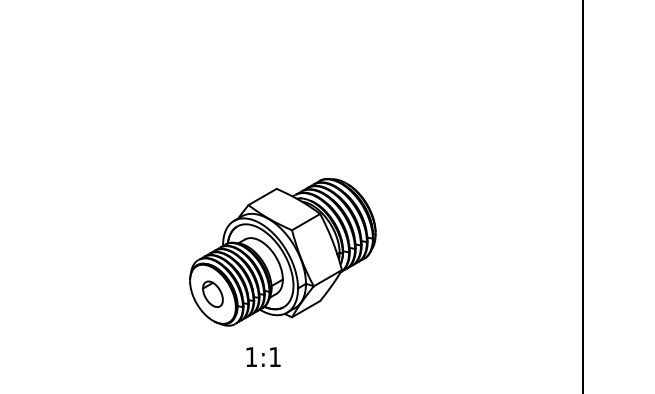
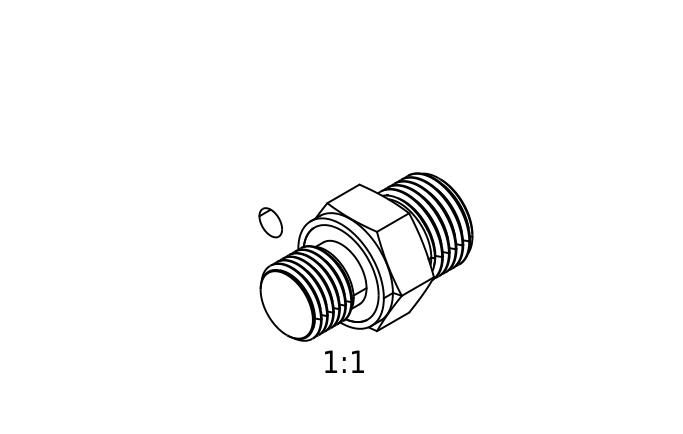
part: (212, 293) -> (270, 221), moved
text: (263, 356) -> (344, 361), moved

